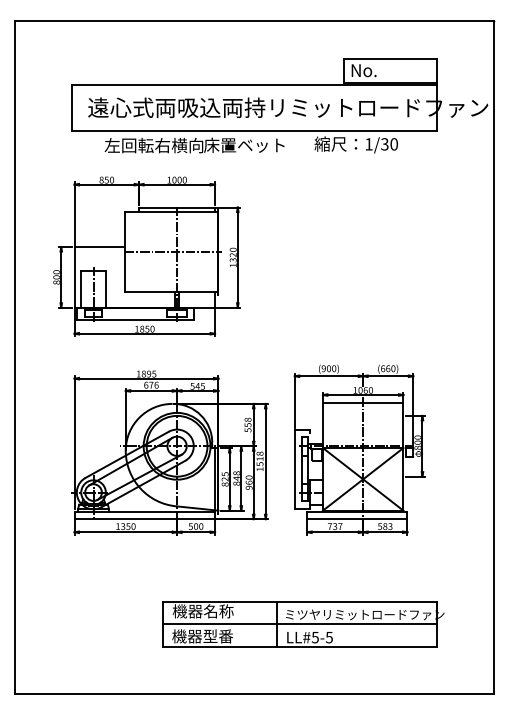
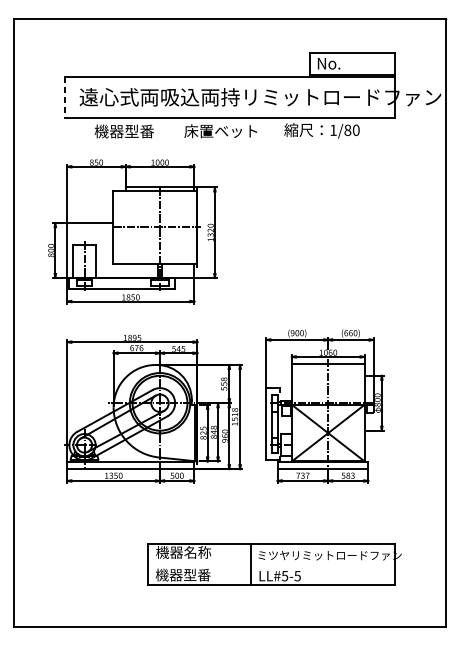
line: (72, 108) -> (65, 97), solid -> dashed
text: (384, 144) -> (347, 130), 1/30 -> 1/80
text: (153, 145) -> (138, 131), 左回転右横向 -> 機器型番
line: (299, 624) -> (270, 564), removed

